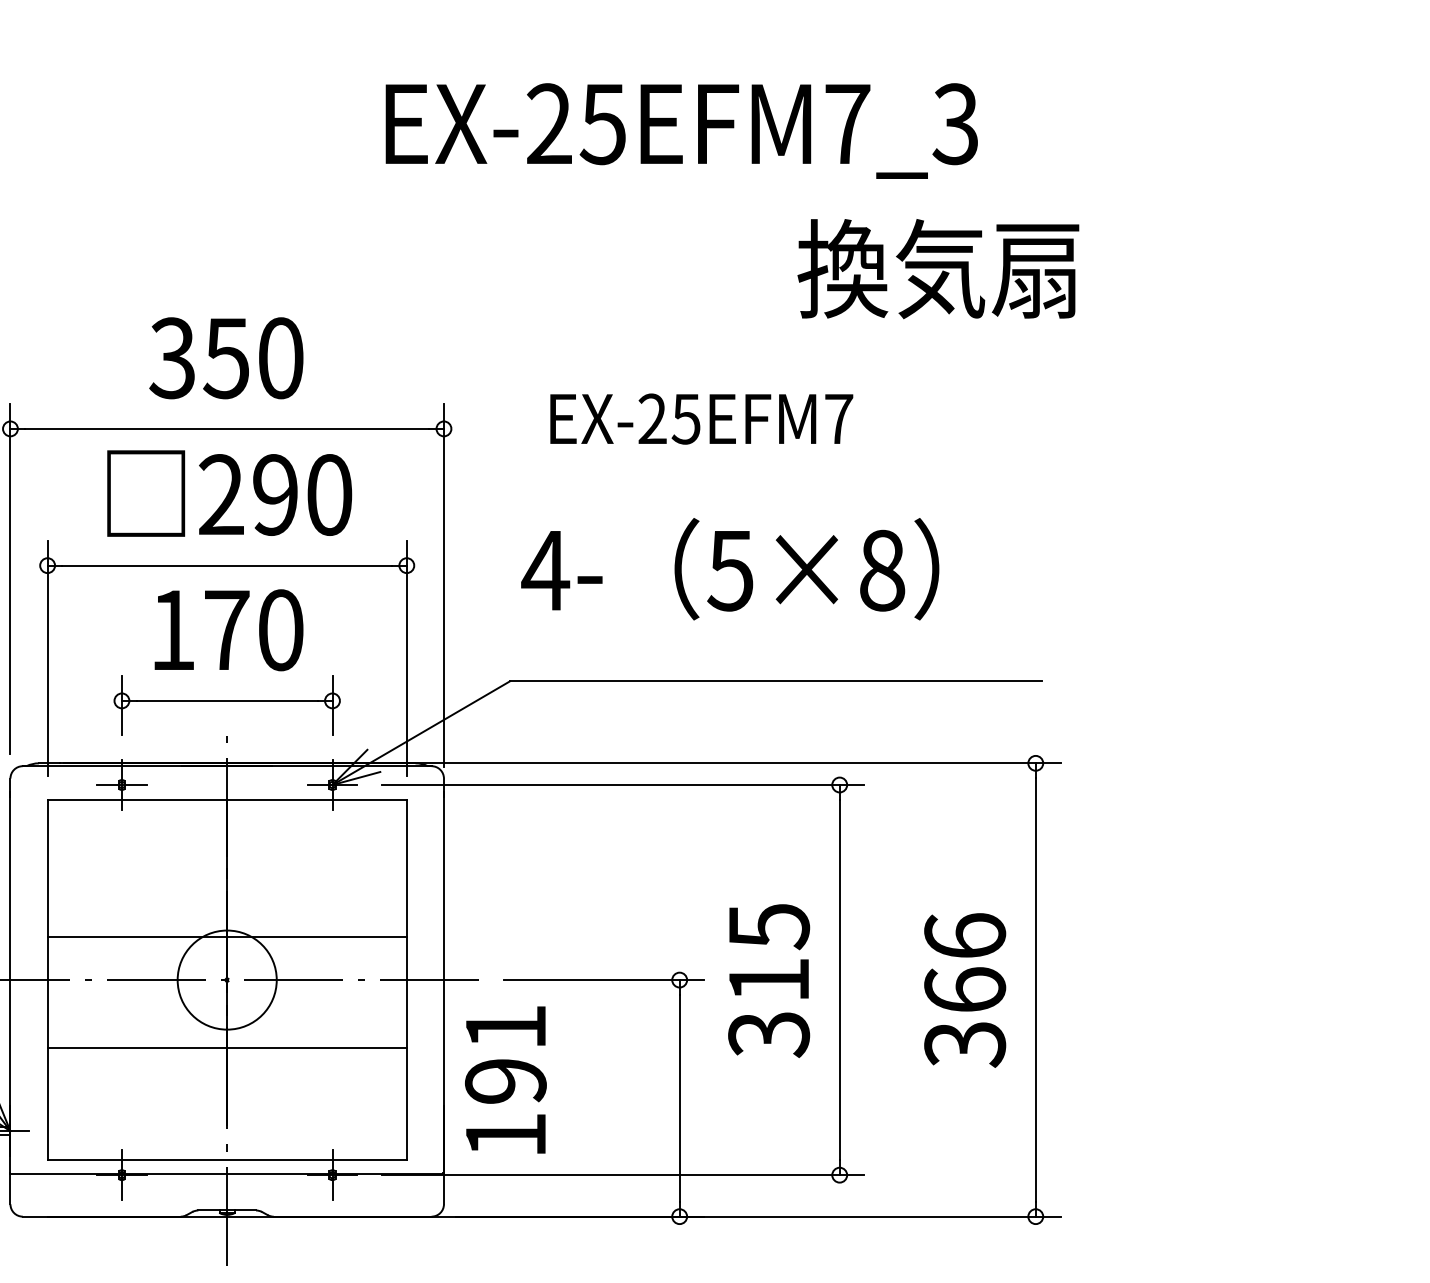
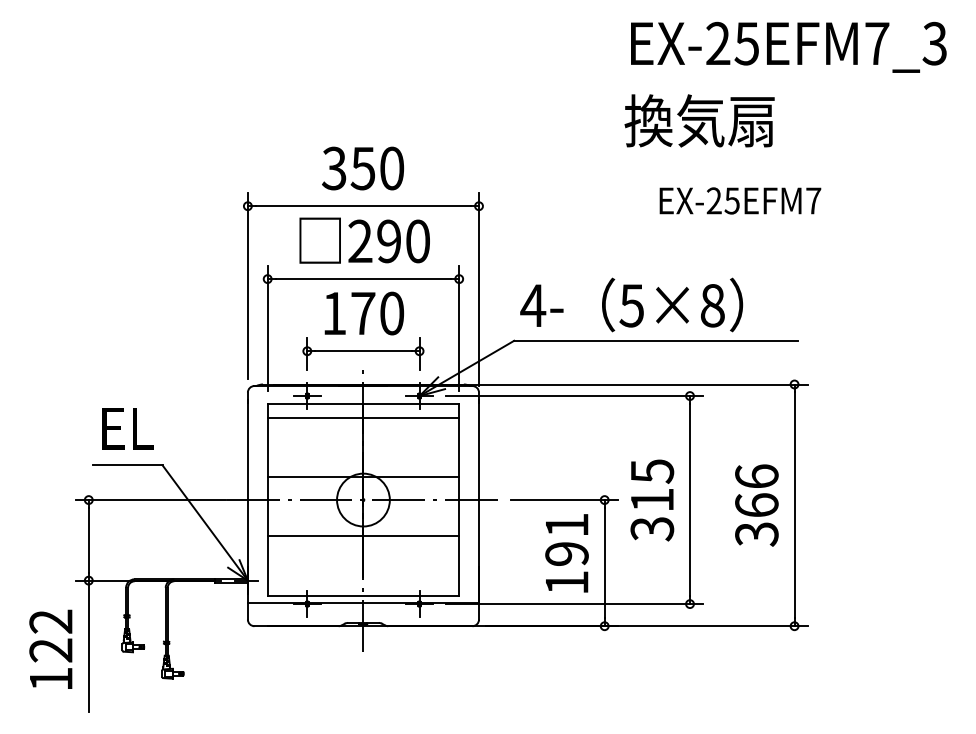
text: (681, 129) -> (788, 46), moved
text: (938, 268) -> (699, 120), moved
text: (701, 418) -> (740, 200), moved
text: (729, 568) -> (631, 304), moved
line: (227, 825) -> (363, 417), added
text: (504, 1080) -> (566, 553), moved

